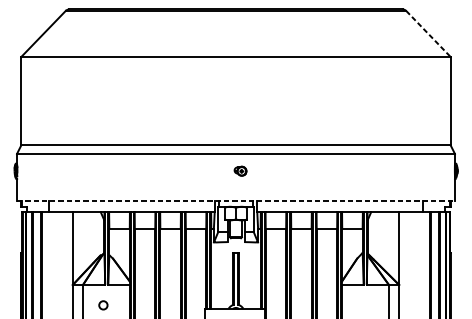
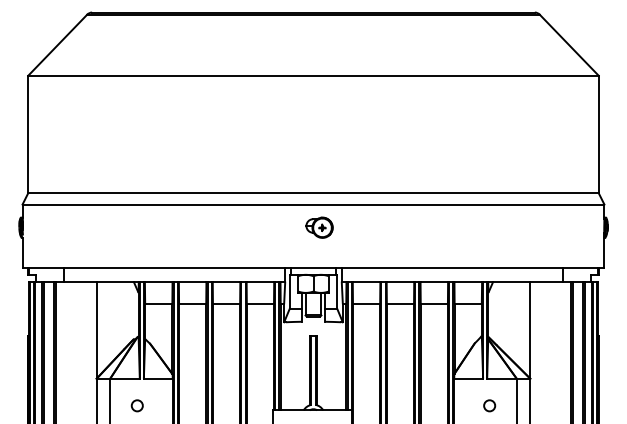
line: (428, 34) -> (569, 45), dashed -> solid
part: (240, 171) -> (319, 227), size x1.67
line: (236, 201) -> (313, 267), dashed -> solid
circle: (368, 305) -> (489, 405), added

